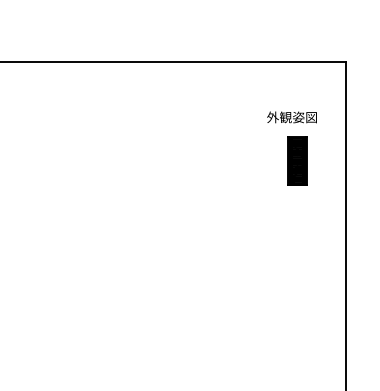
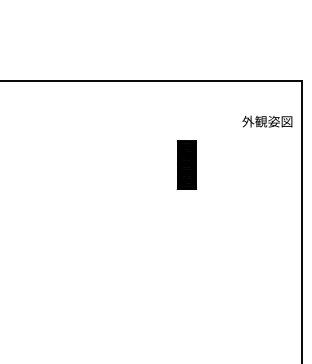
text: (291, 117) -> (266, 121), moved
part: (297, 160) -> (186, 164), moved

